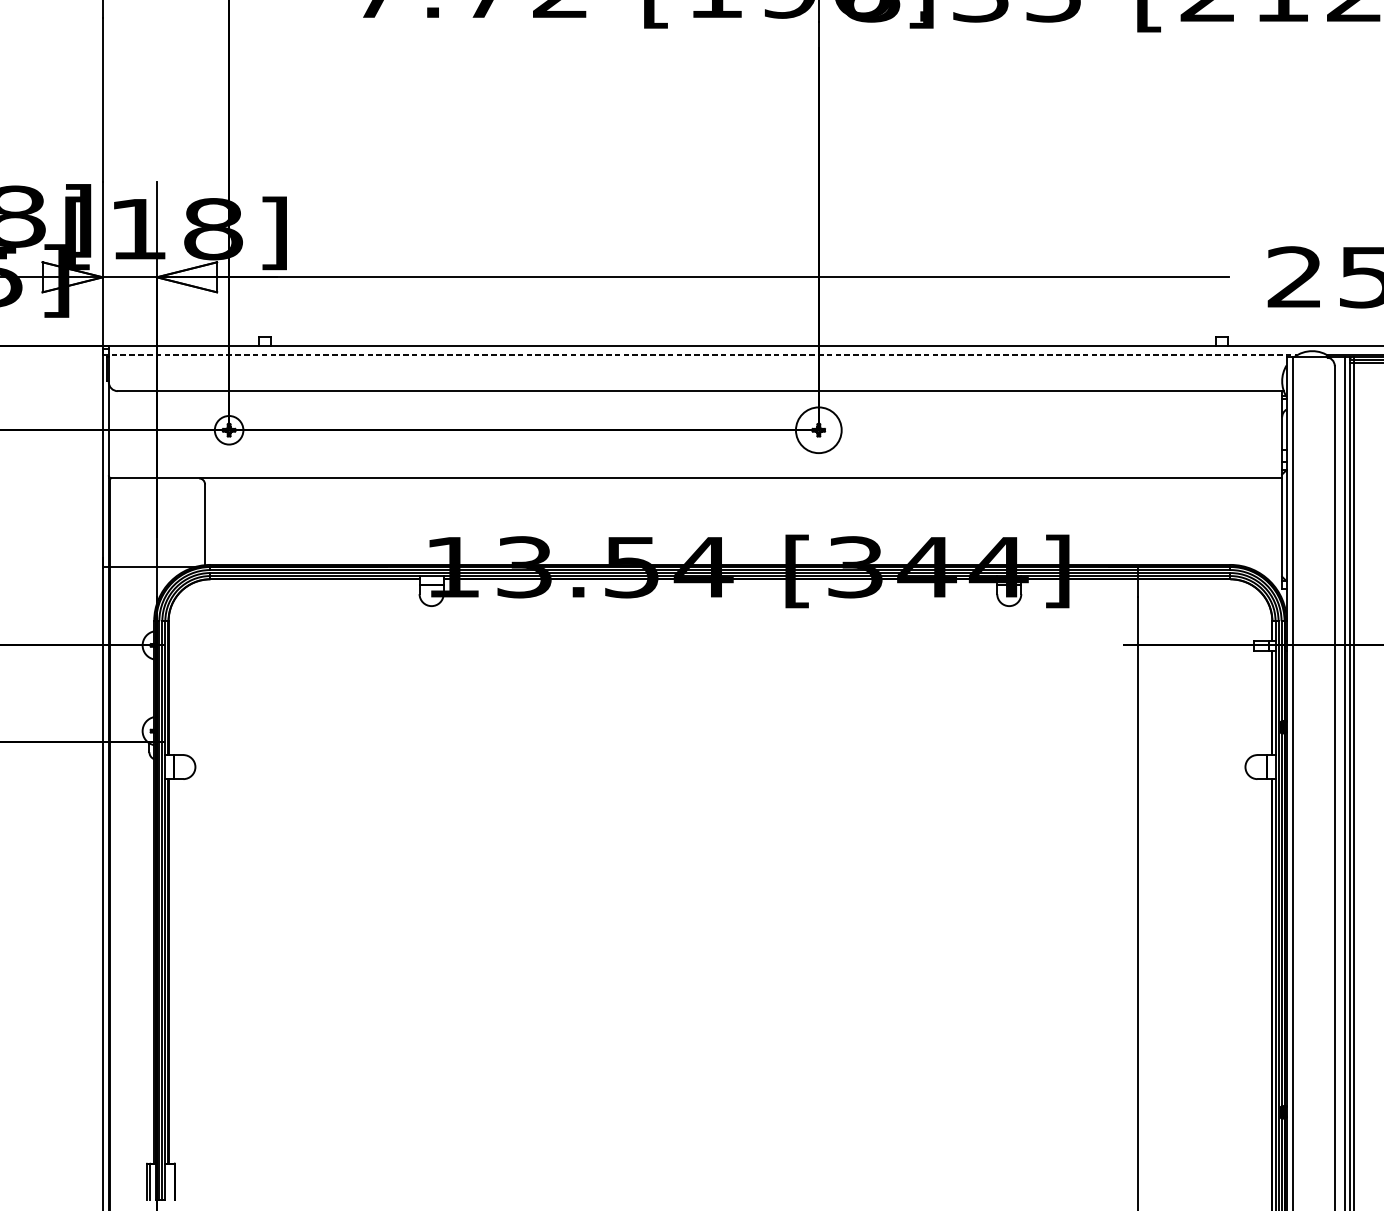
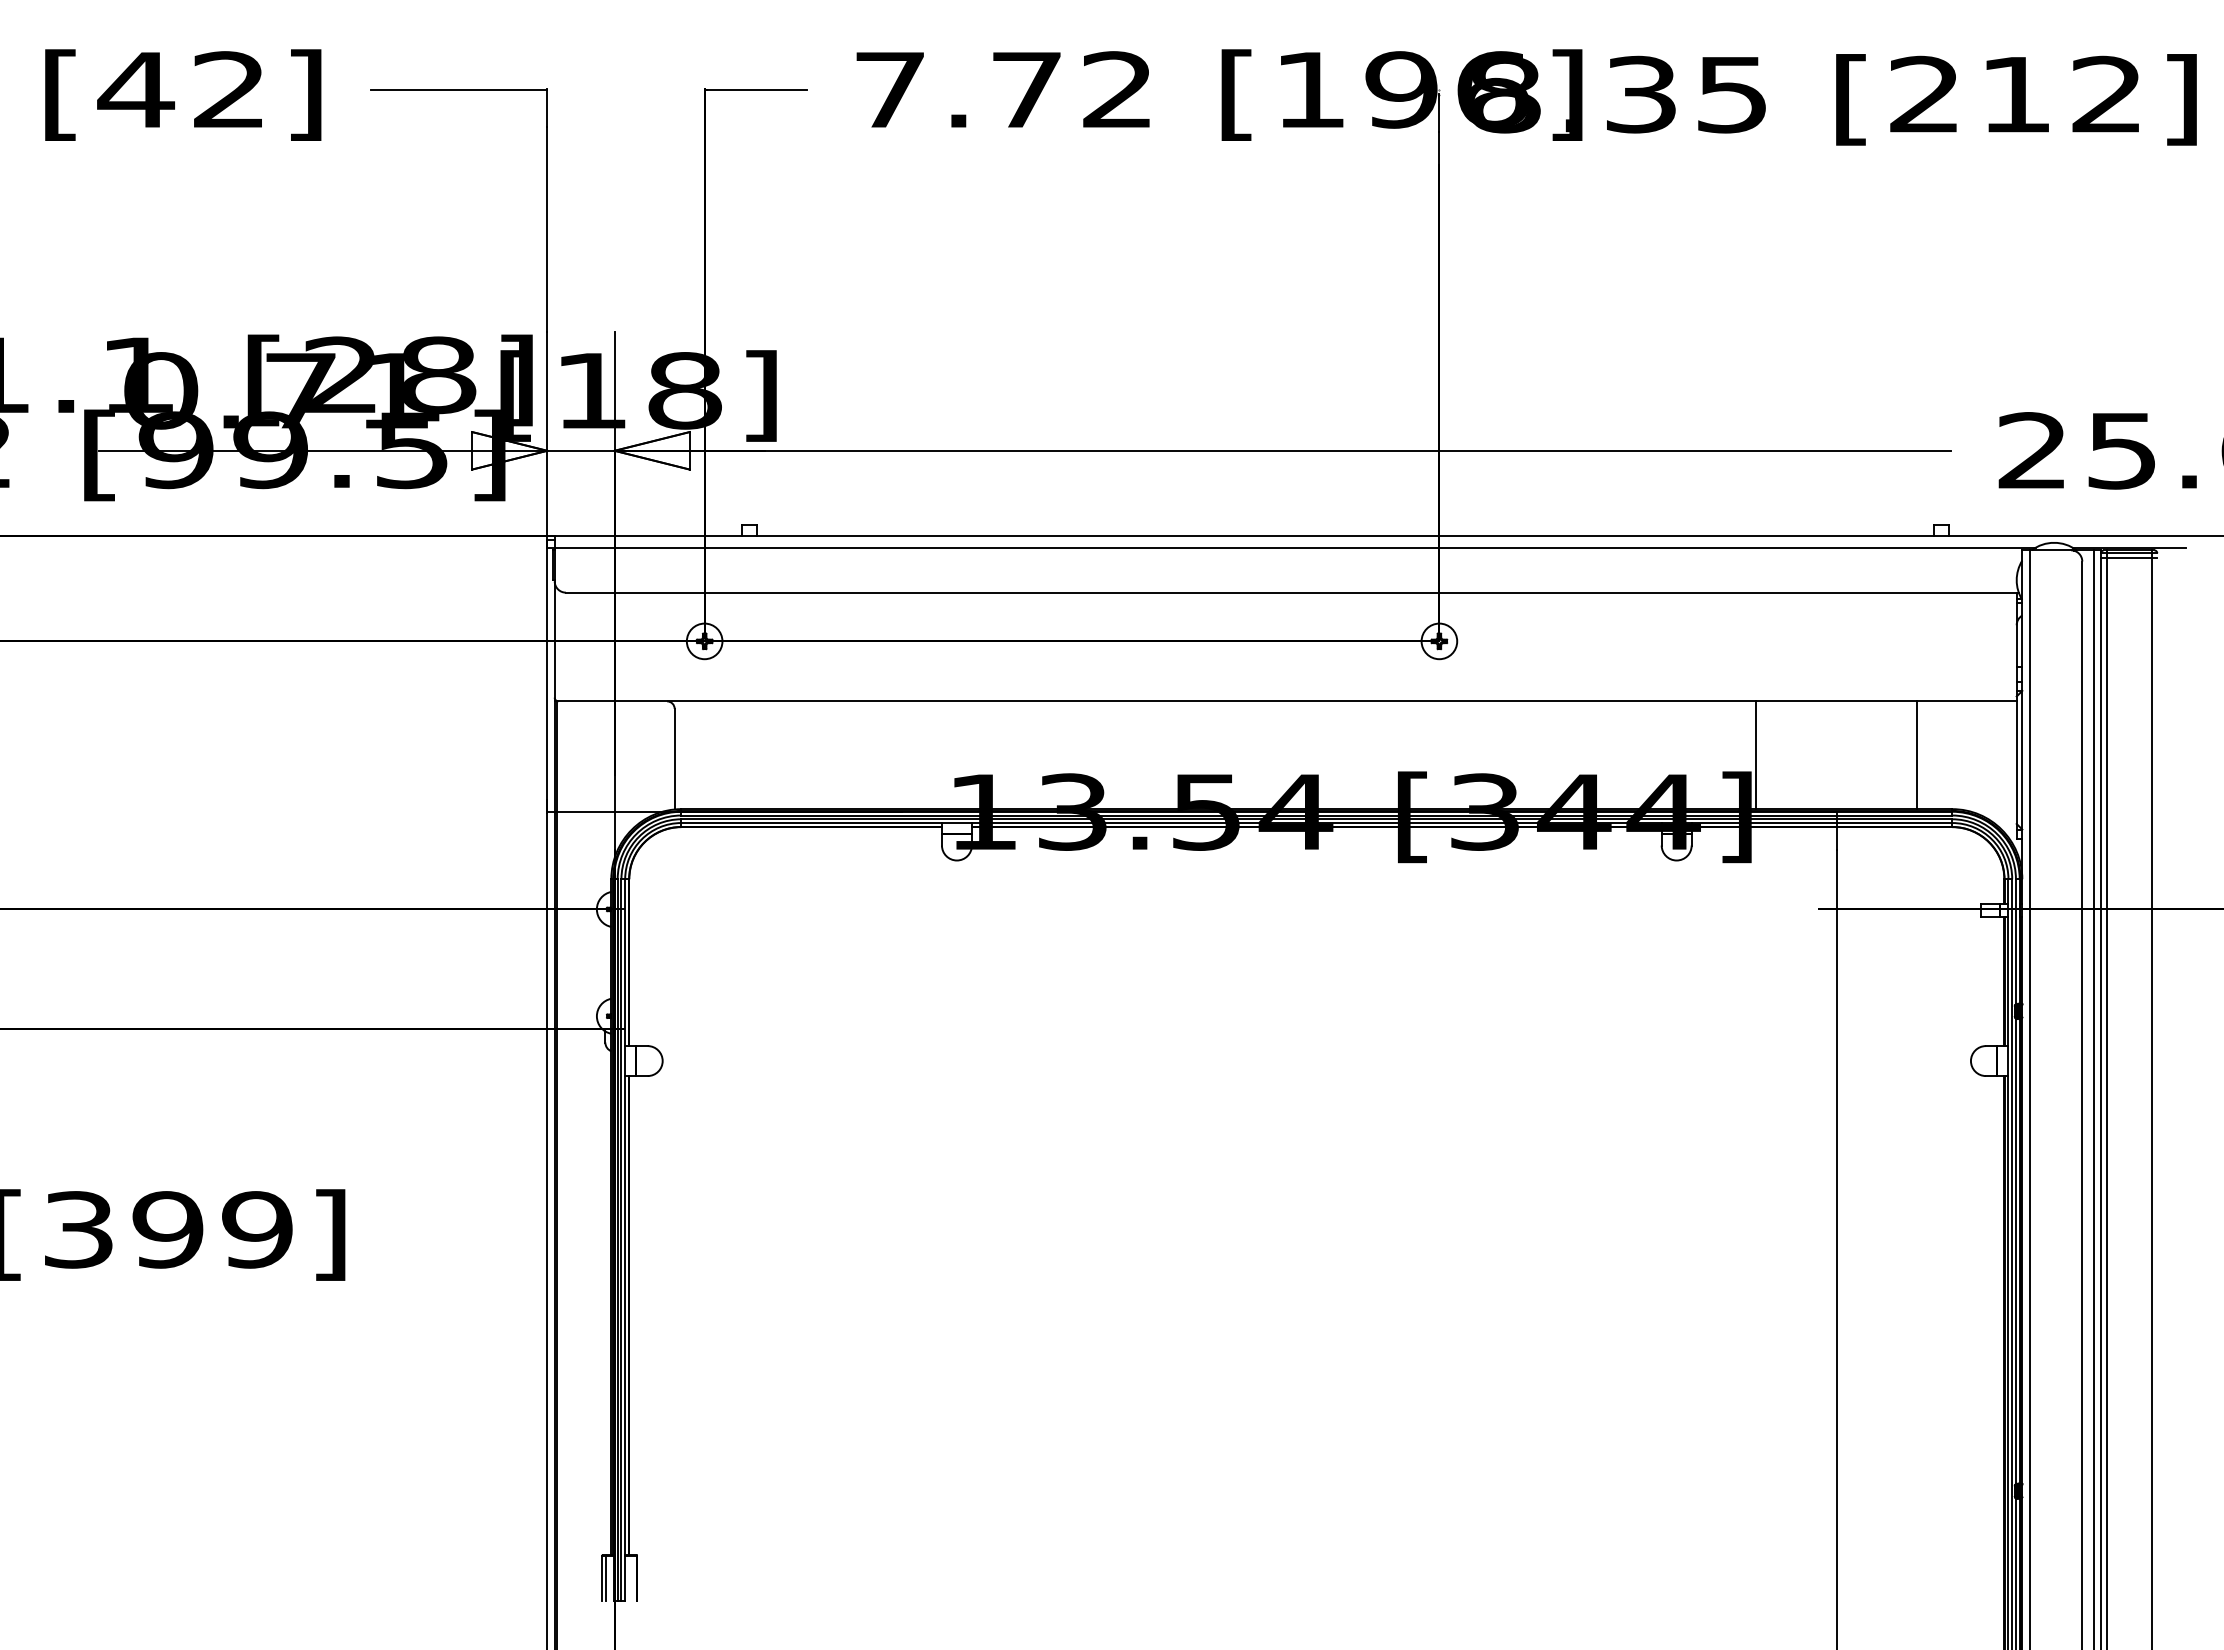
line: (700, 354) -> (1291, 547), dashed -> solid
circle: (818, 430) -> (1439, 641), size x0.62
line: (1073, 521) -> (1756, 755), added
line: (1202, 521) -> (1917, 755), added

